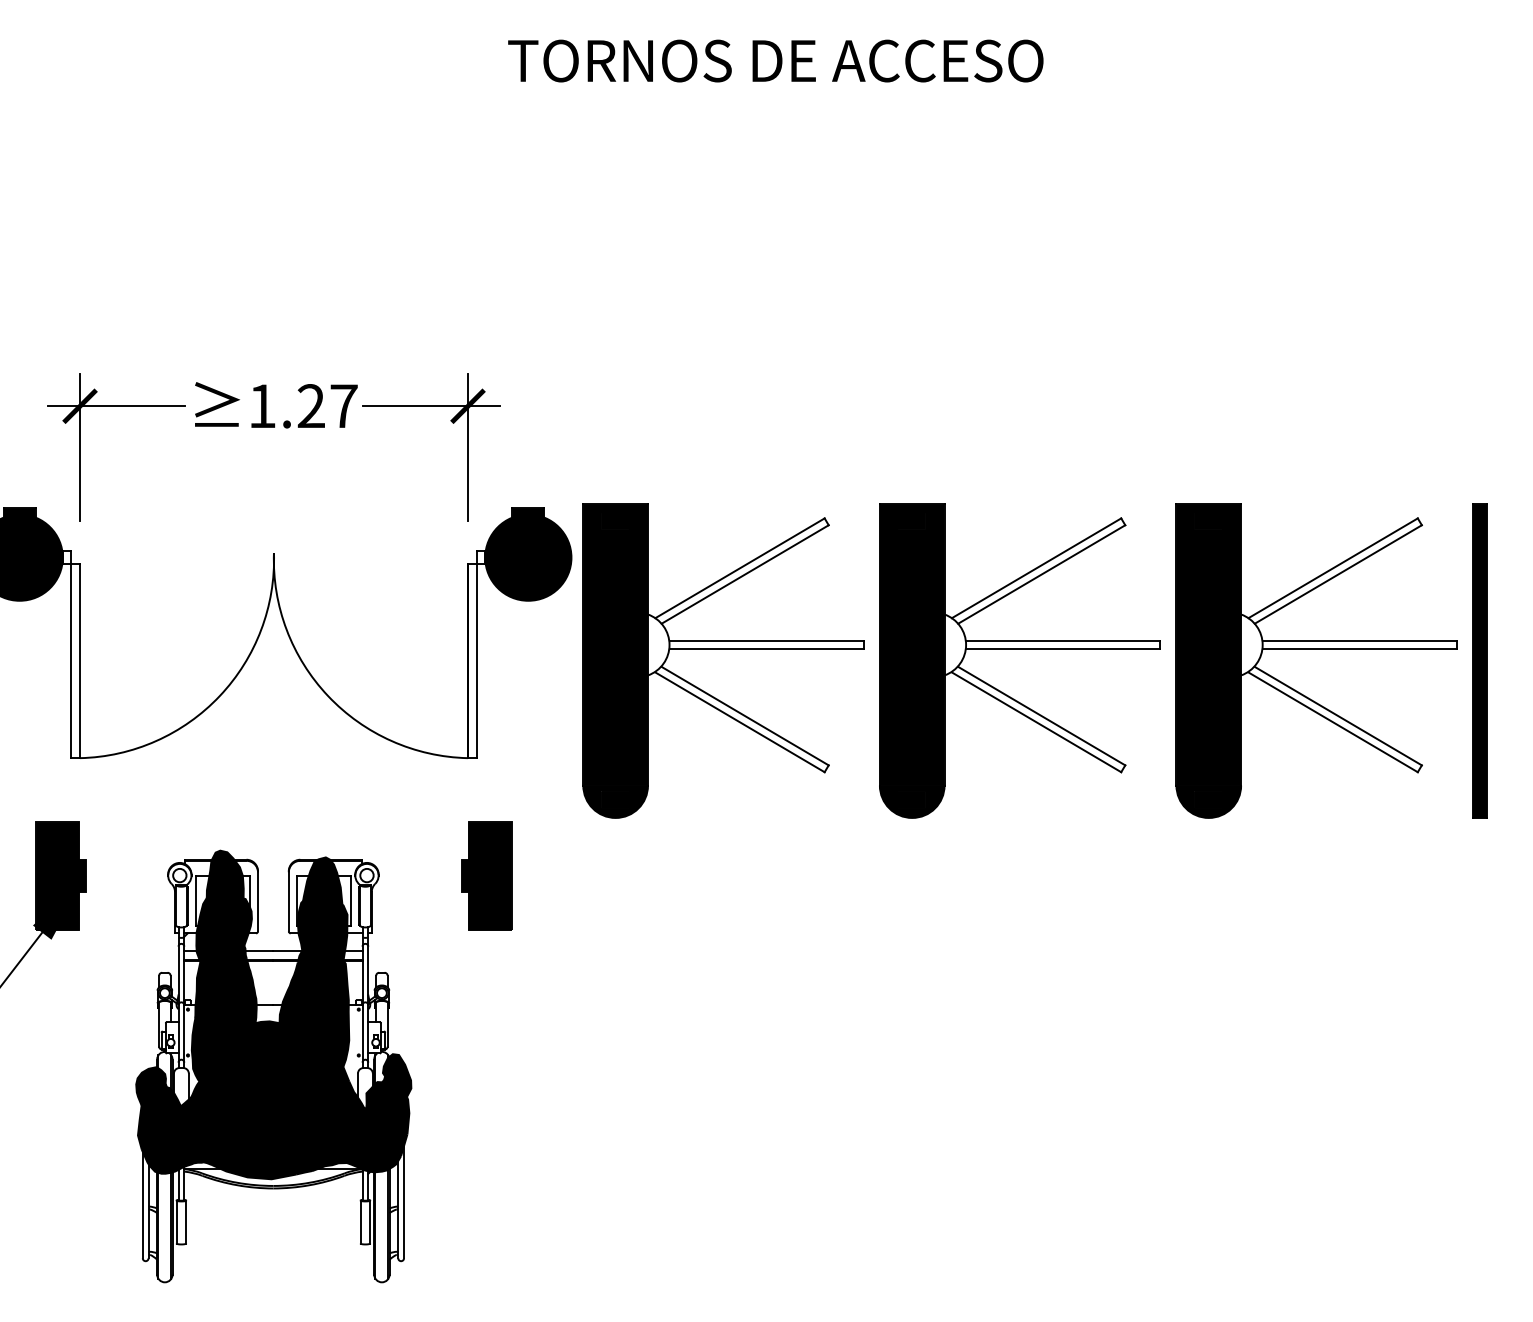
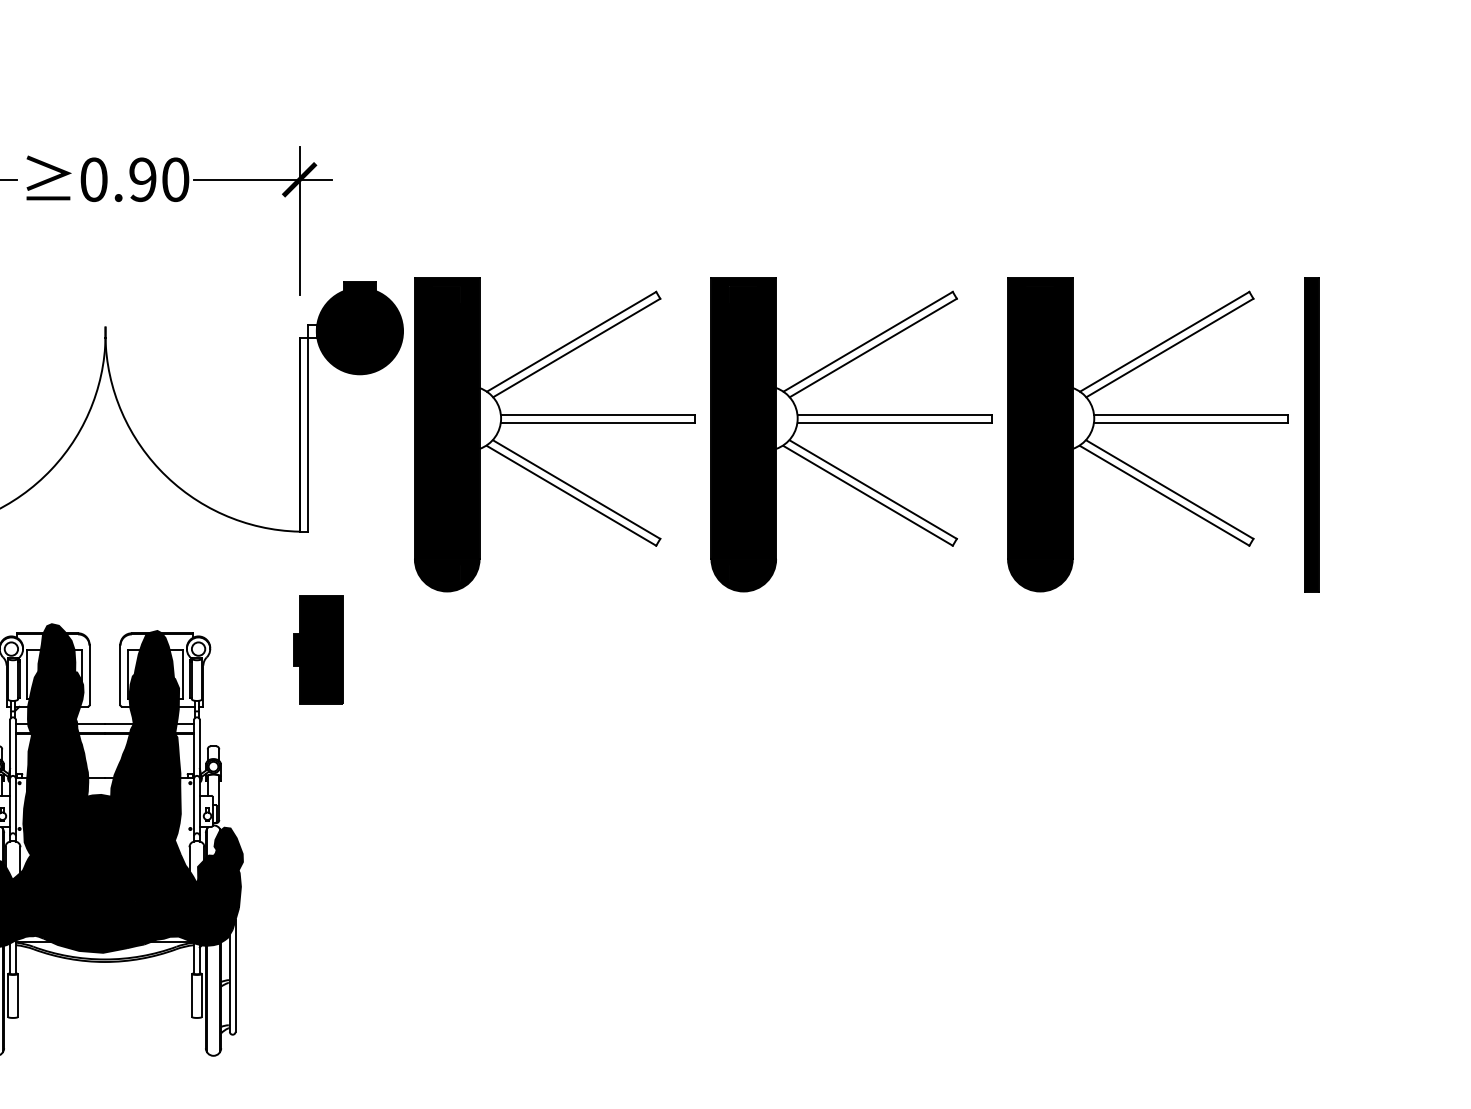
text: (303, 406) -> (135, 180), 1.27 -> 0.90

